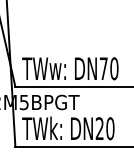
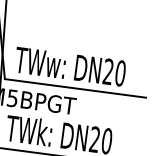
text: (103, 68) -> (108, 71), DN70 -> DN20

